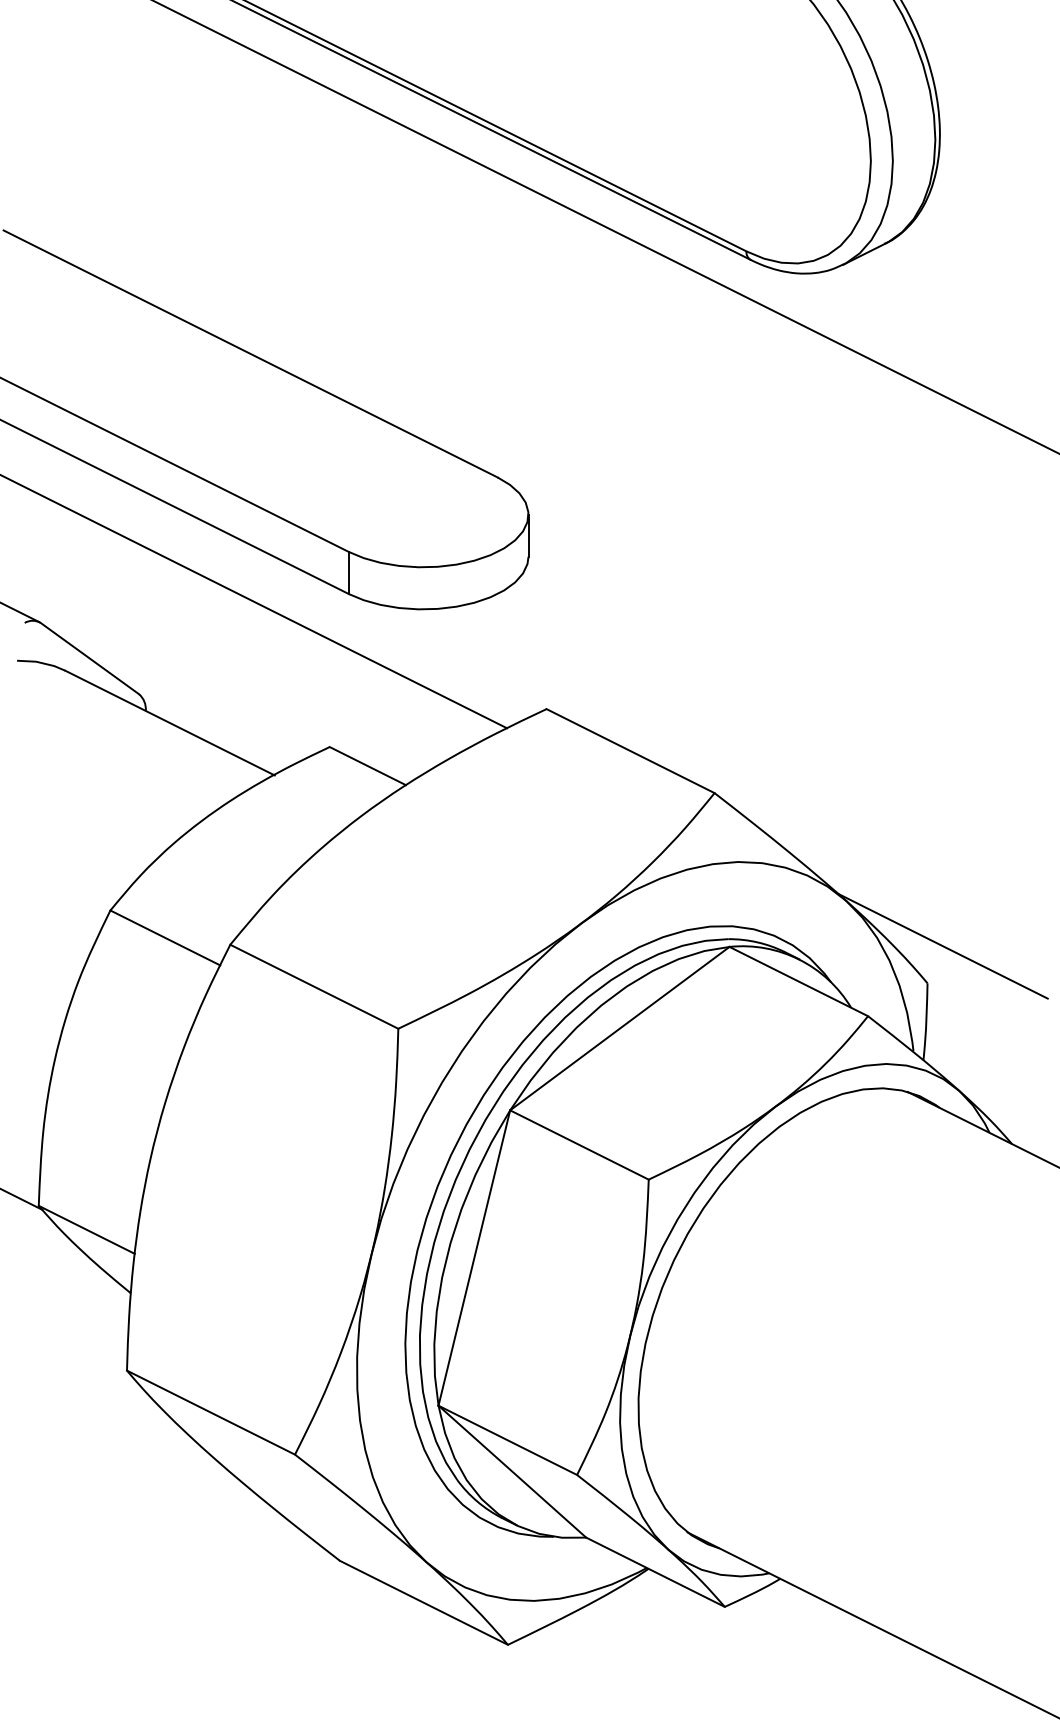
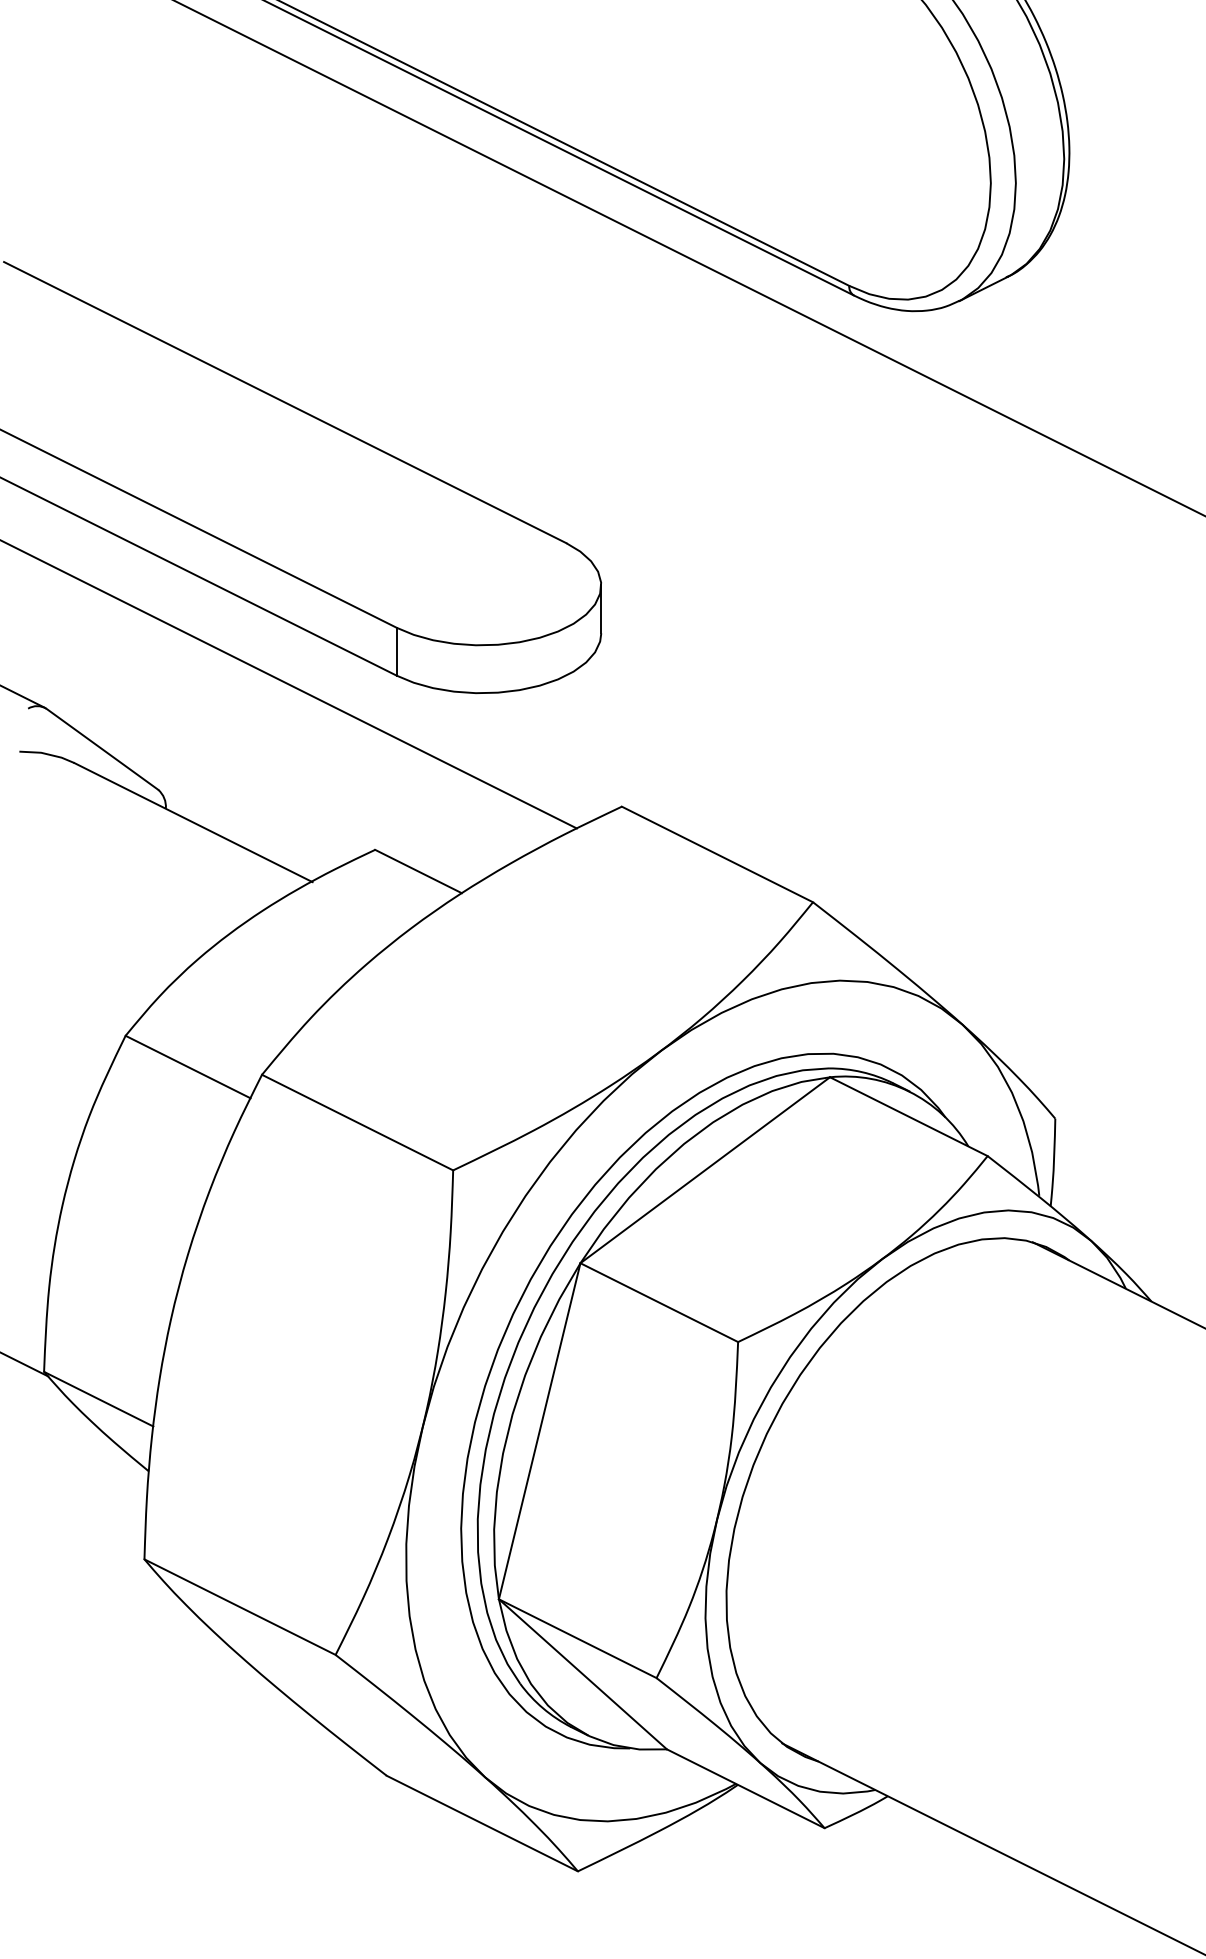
line: (942, 945) -> (1072, 1075), removed

